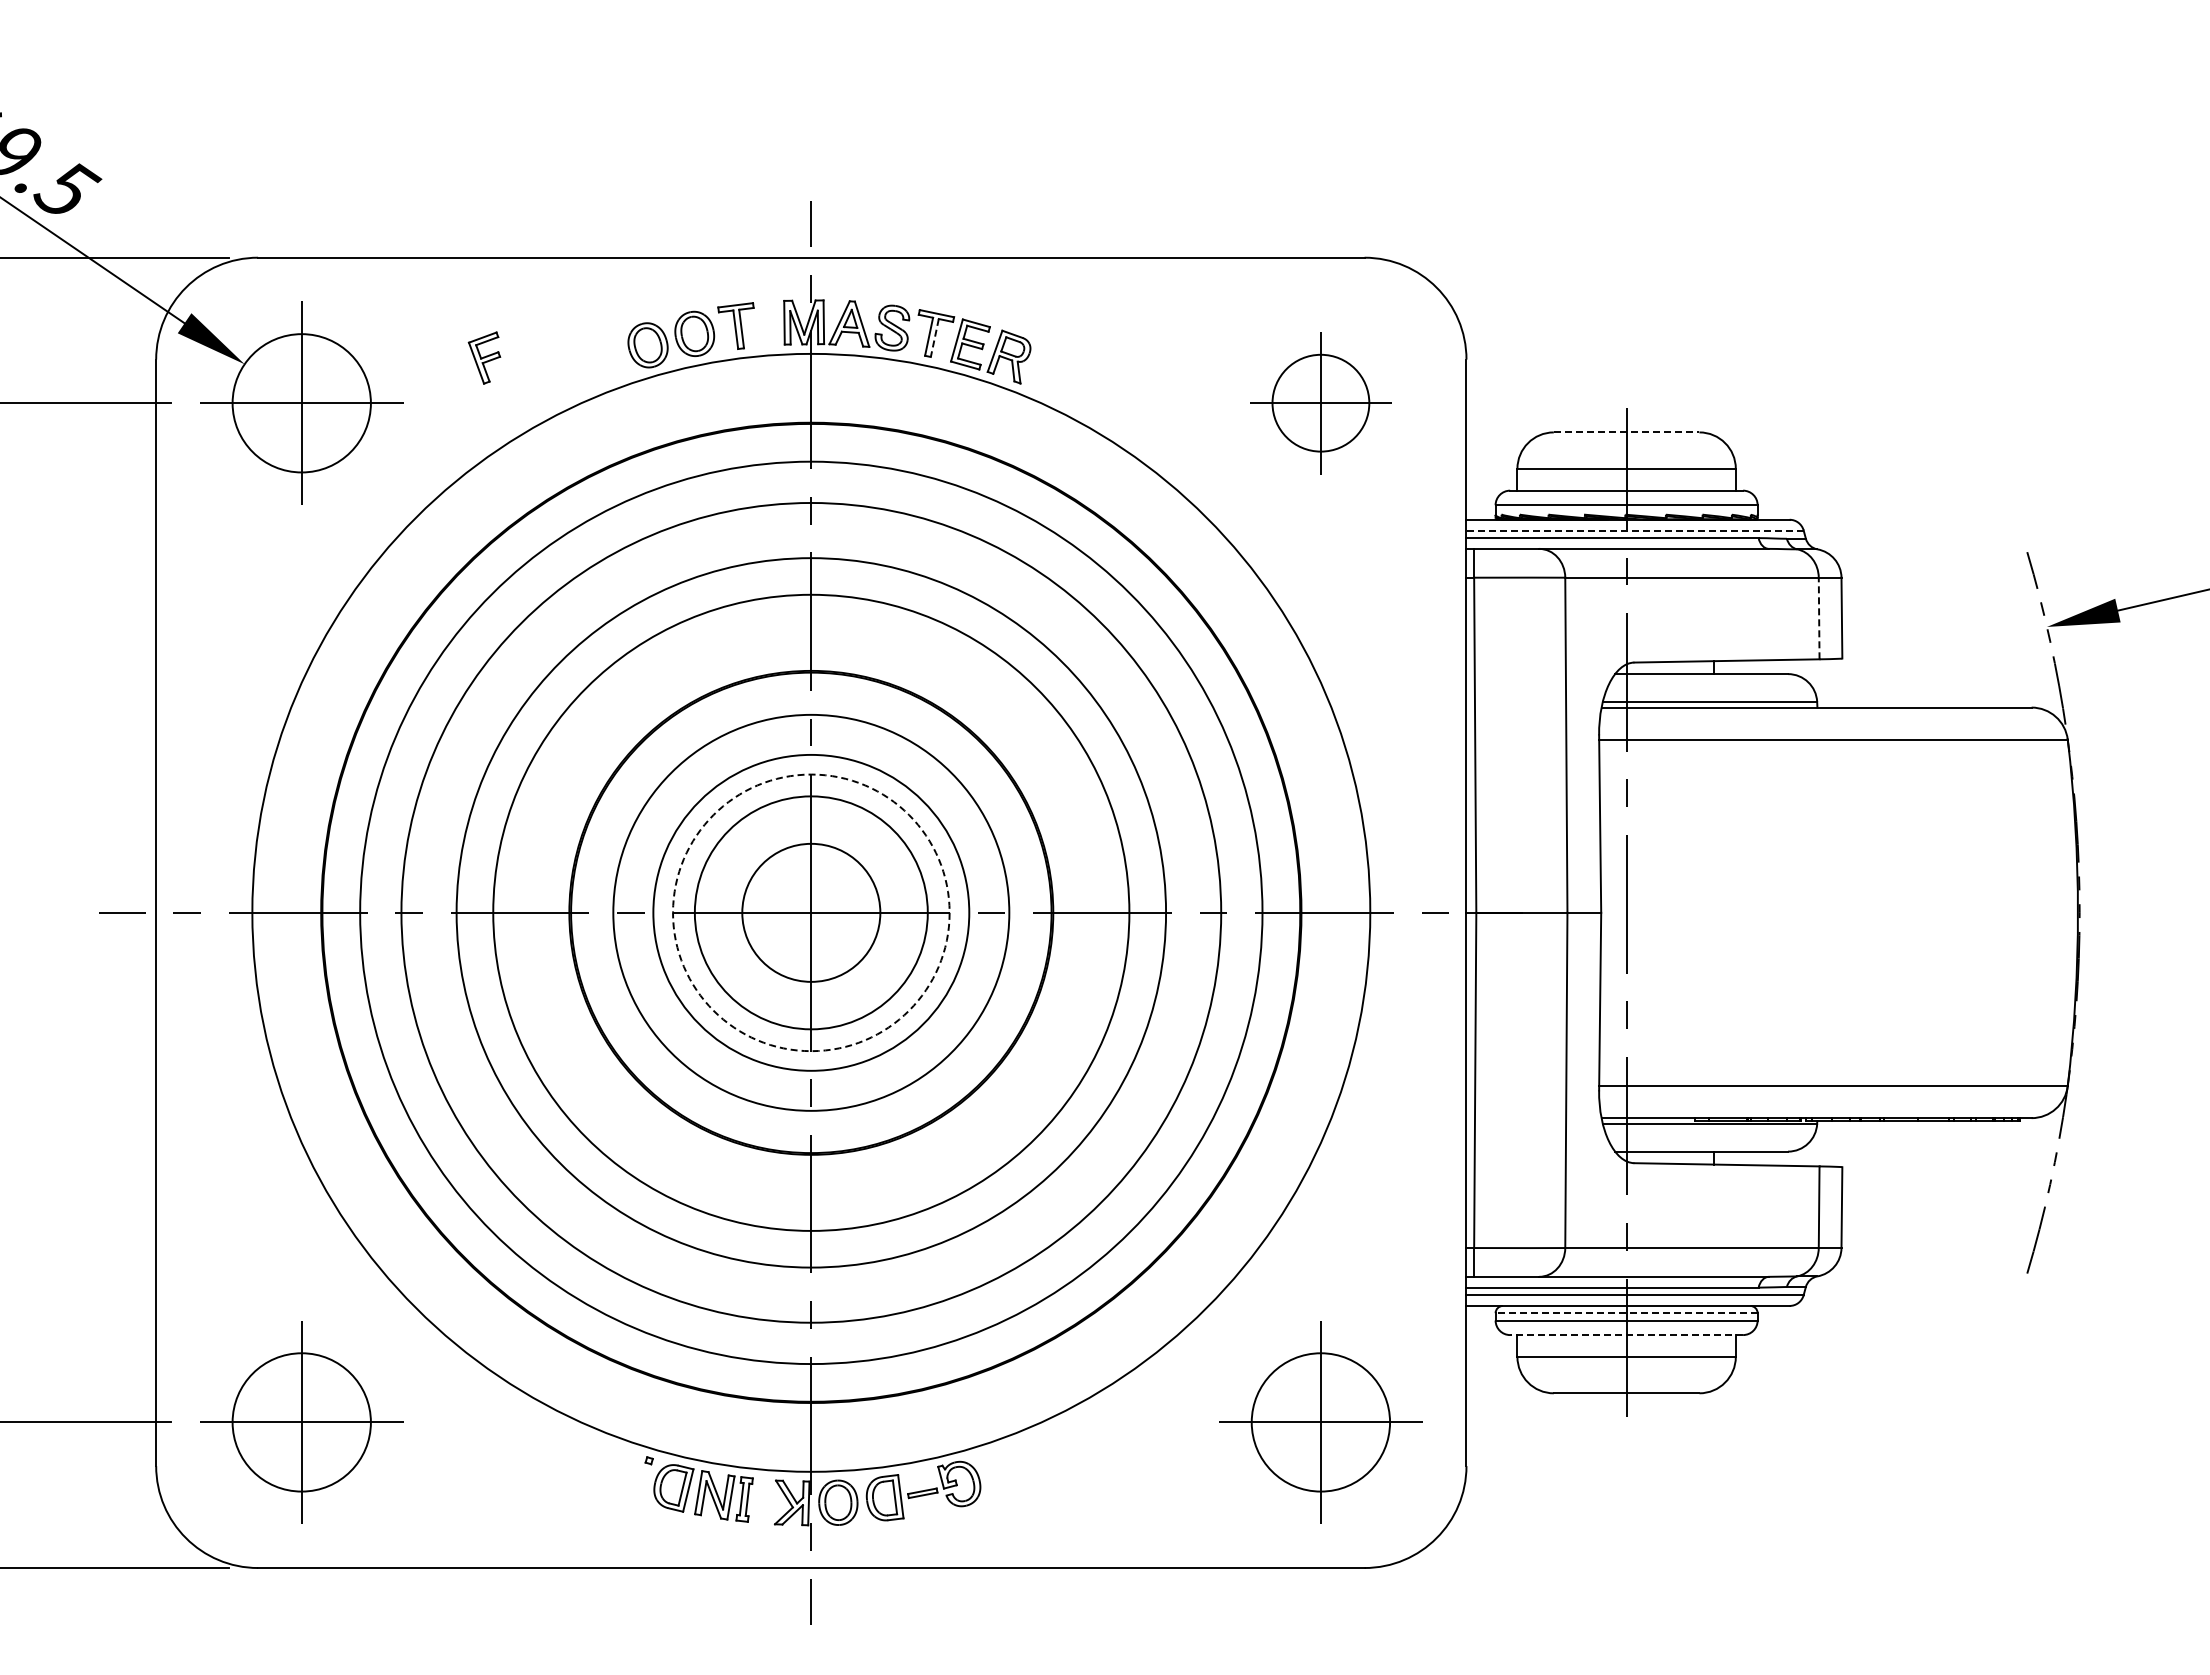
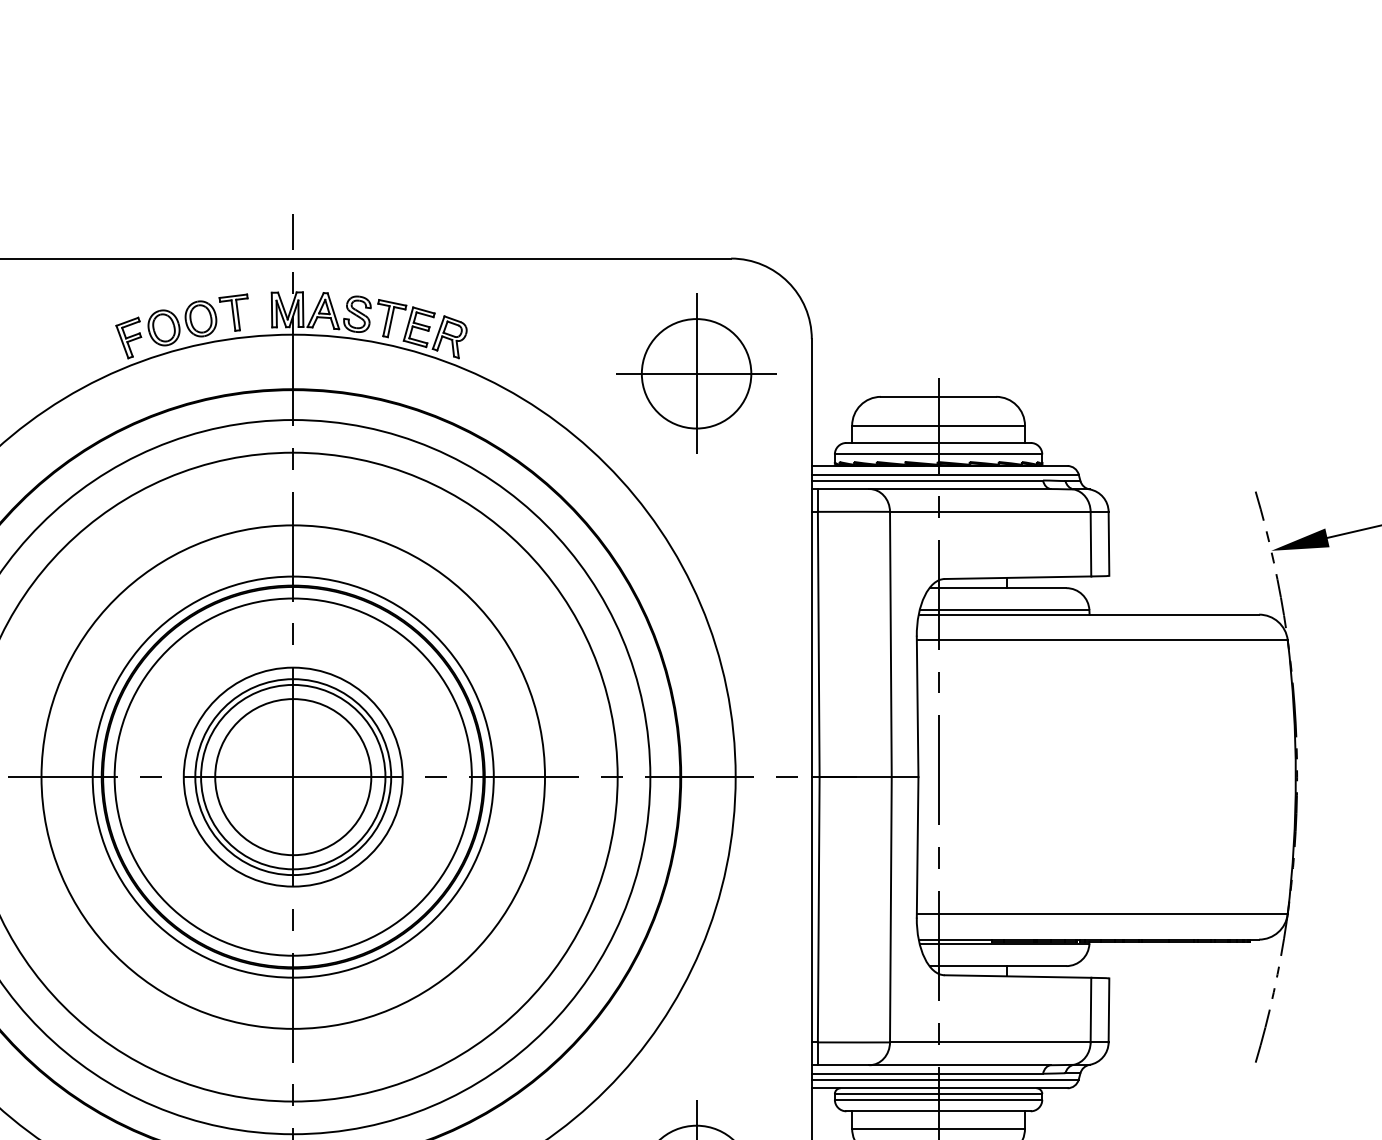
line: (934, 338) -> (390, 322), dashed -> solid
part: (484, 357) -> (128, 337), moved
part: (1320, 402) -> (696, 373), size x1.43
line: (1626, 432) -> (938, 396), dashed -> solid
line: (1635, 530) -> (945, 474), dashed -> solid
line: (1819, 618) -> (1091, 544), dashed -> solid
circle: (810, 912) -> (292, 776), size x0.71
circle: (810, 912) -> (292, 776), size x1.43
circle: (811, 912) -> (293, 776), dashed -> solid
circle: (811, 912) -> (293, 776), size x0.62
circle: (811, 912) -> (293, 776), size x1.43
line: (1626, 1313) -> (938, 1094), dashed -> solid
line: (1626, 1335) -> (938, 1111), dashed -> solid

